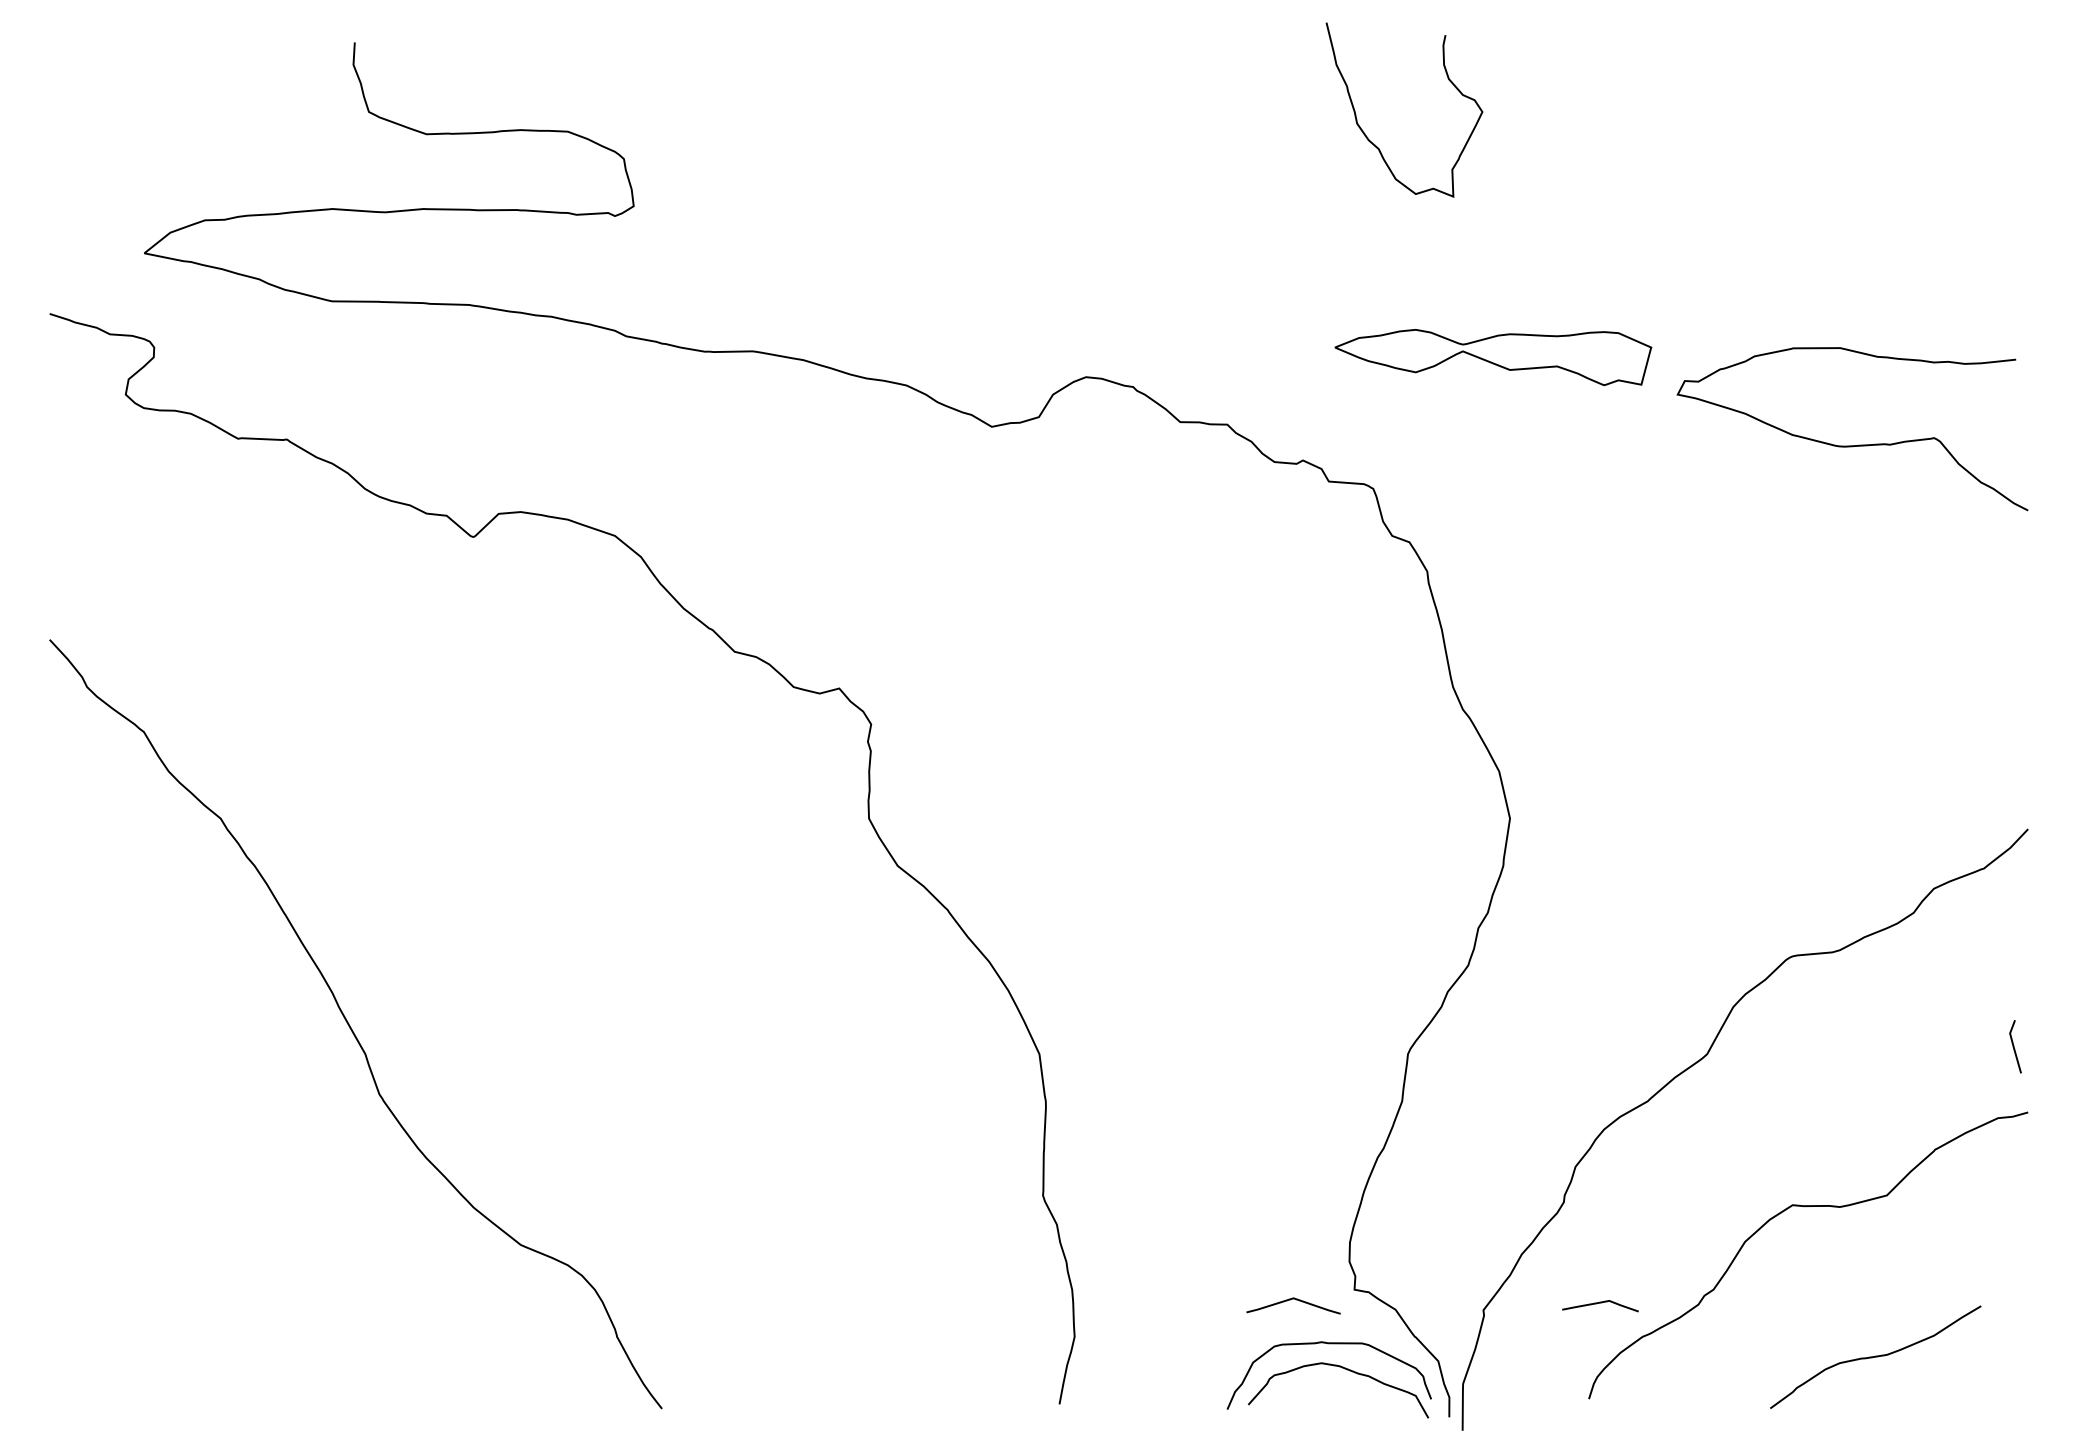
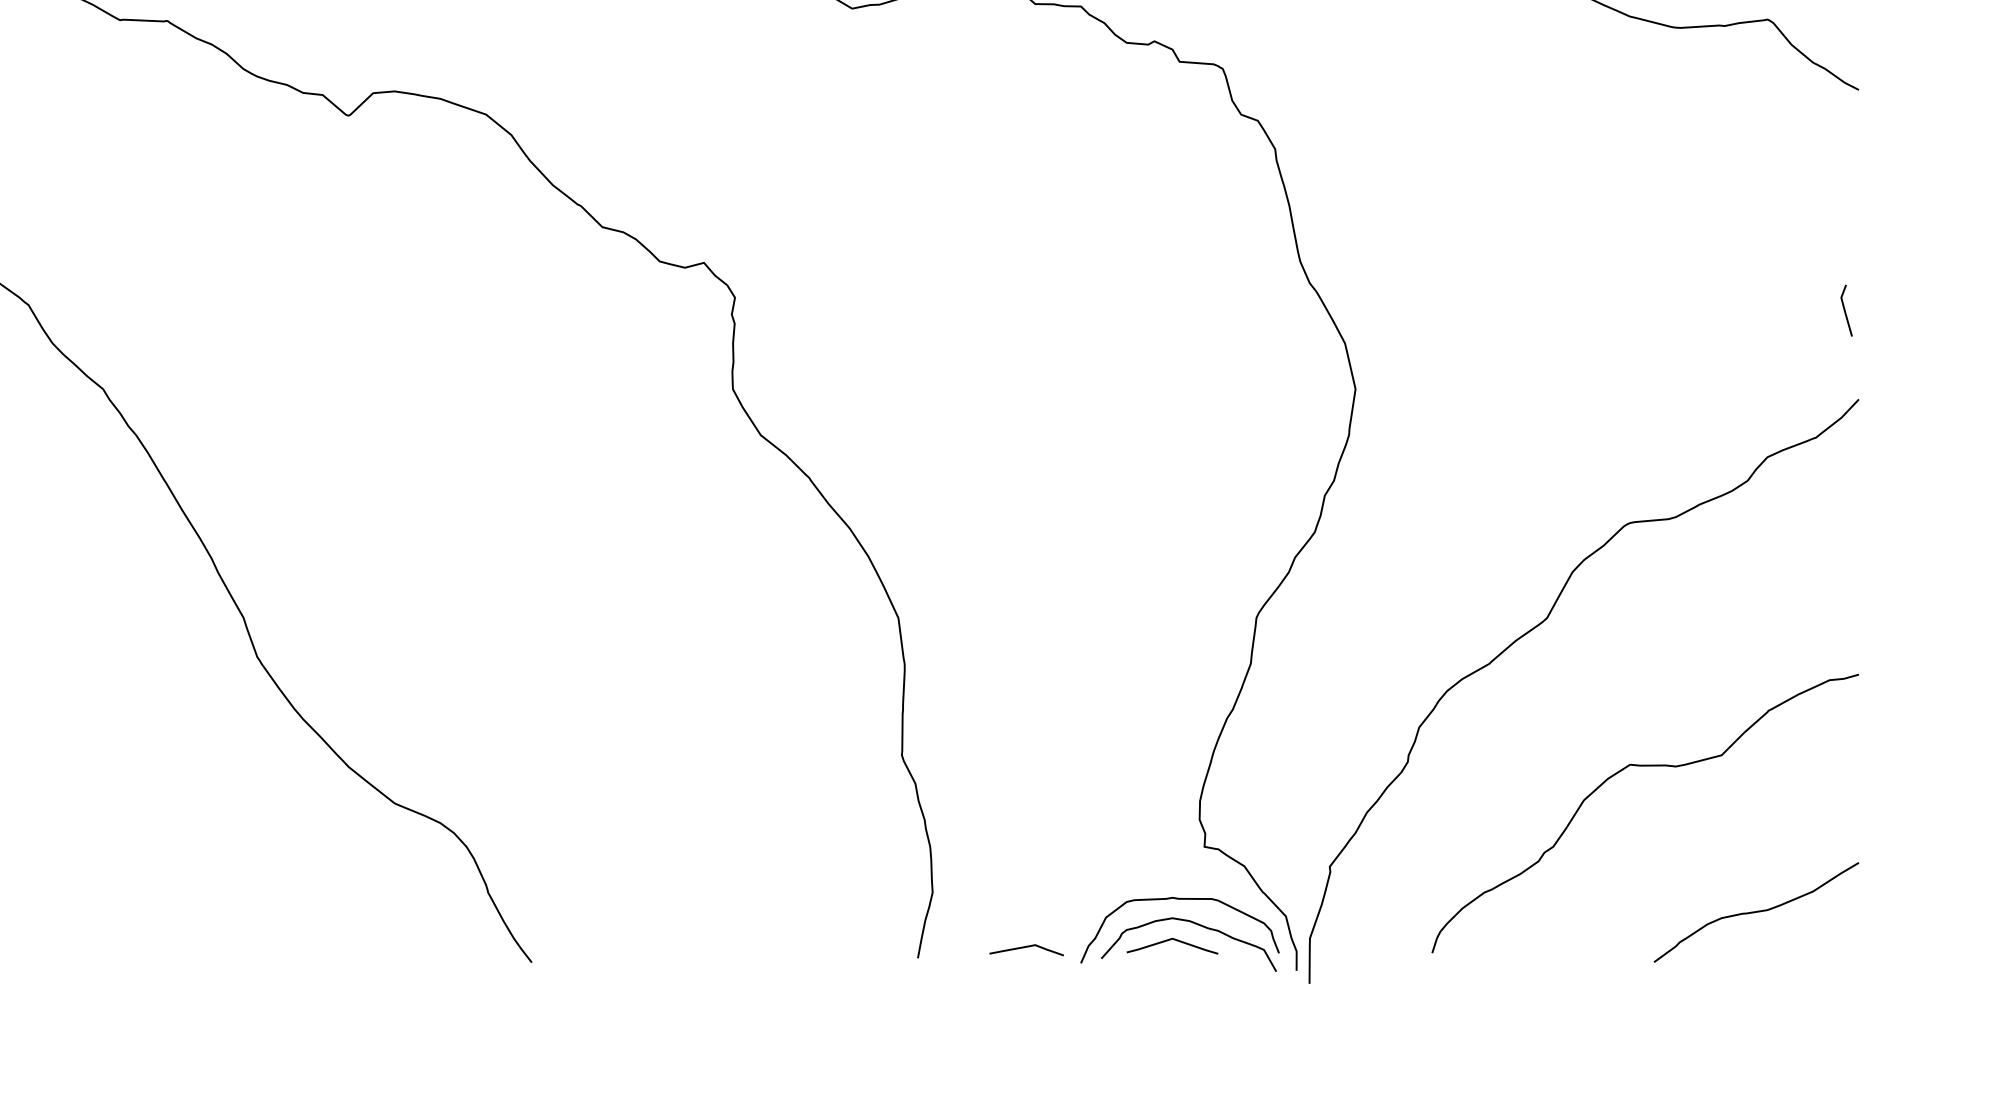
line: (2014, 1046) -> (1845, 310), moved
curve: (1290, 1300) -> (1169, 940), moved
curve: (1600, 1303) -> (1026, 947), moved
curve: (1875, 1356) -> (1756, 911), moved

